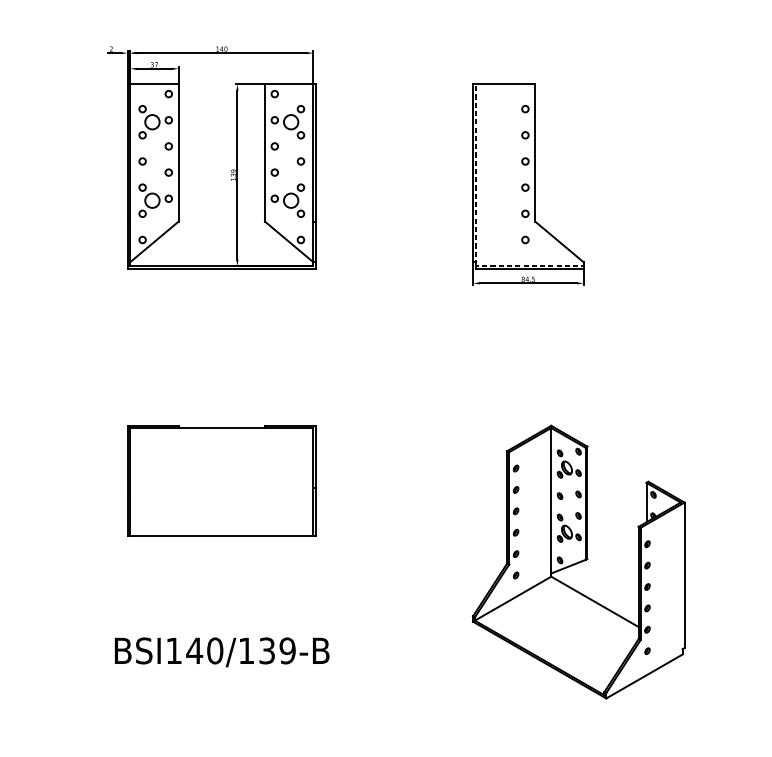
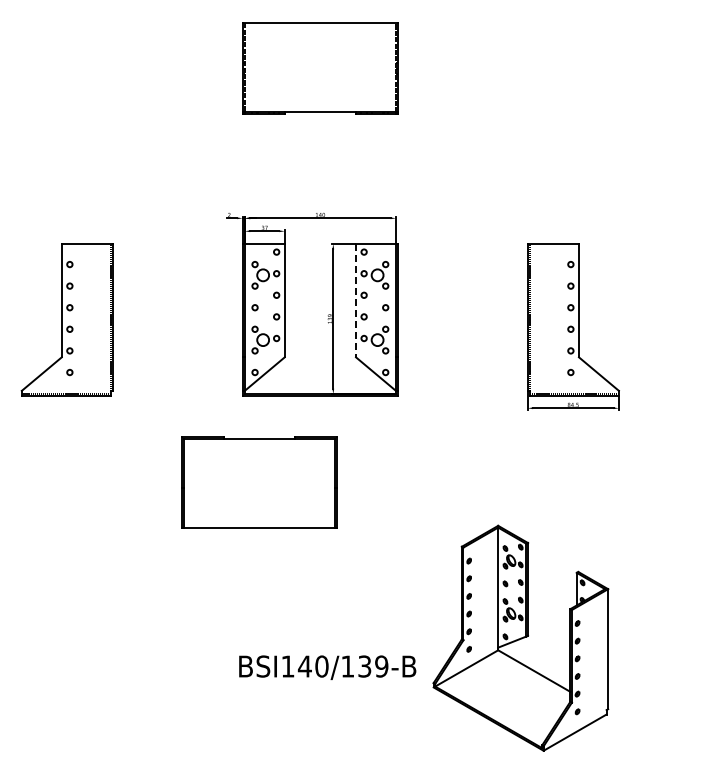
line: (265, 152) -> (356, 300), solid -> dashed
part: (221, 481) -> (259, 482), moved
part: (578, 561) -> (520, 637), moved
text: (221, 652) -> (327, 667), moved

